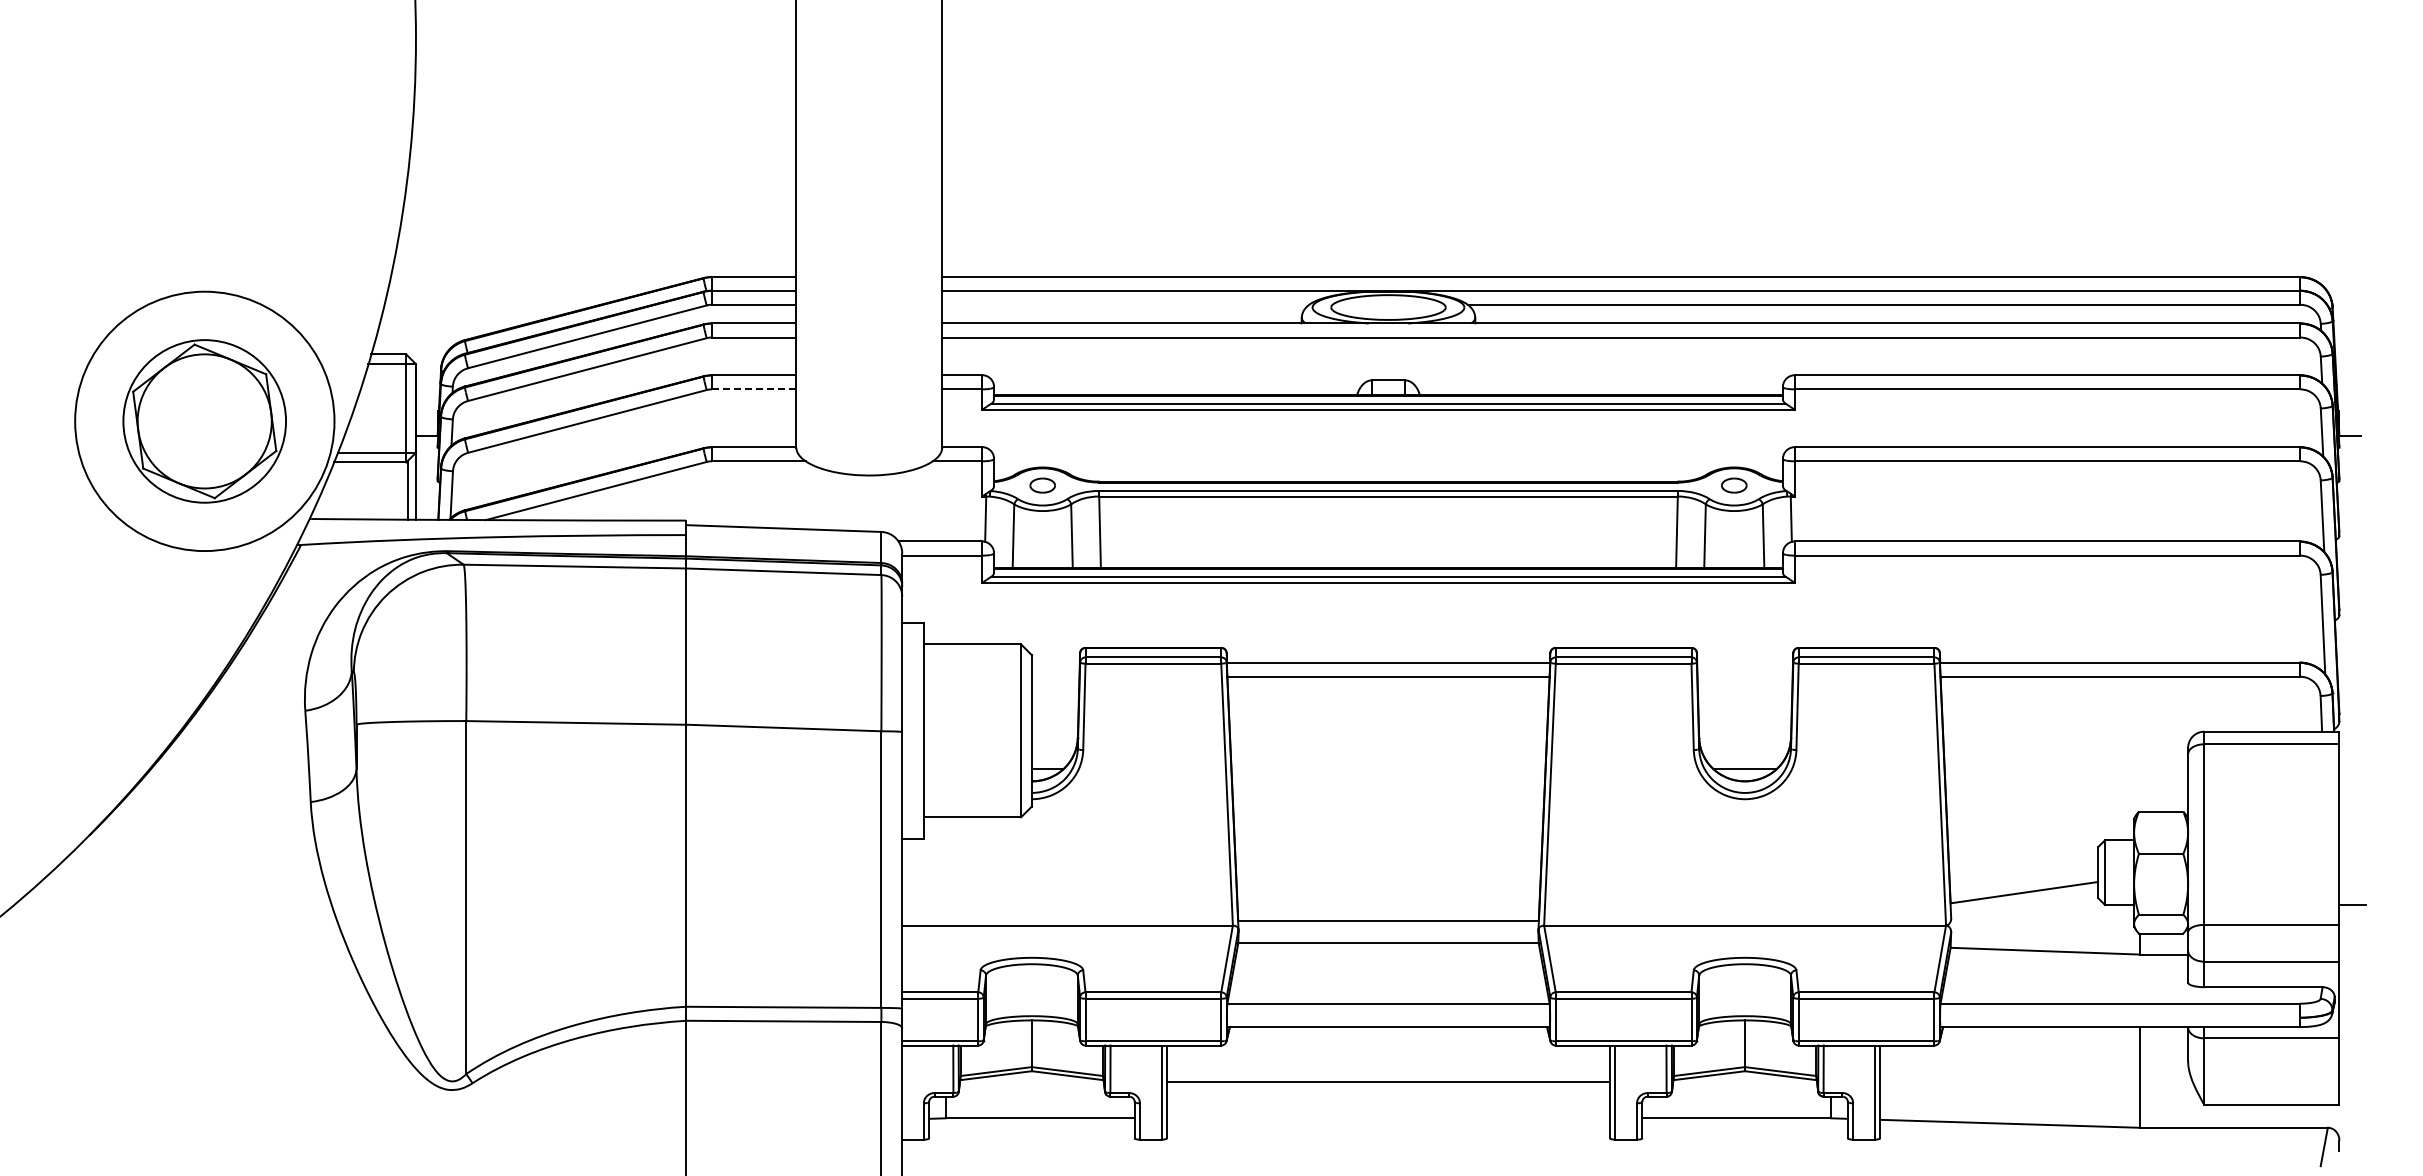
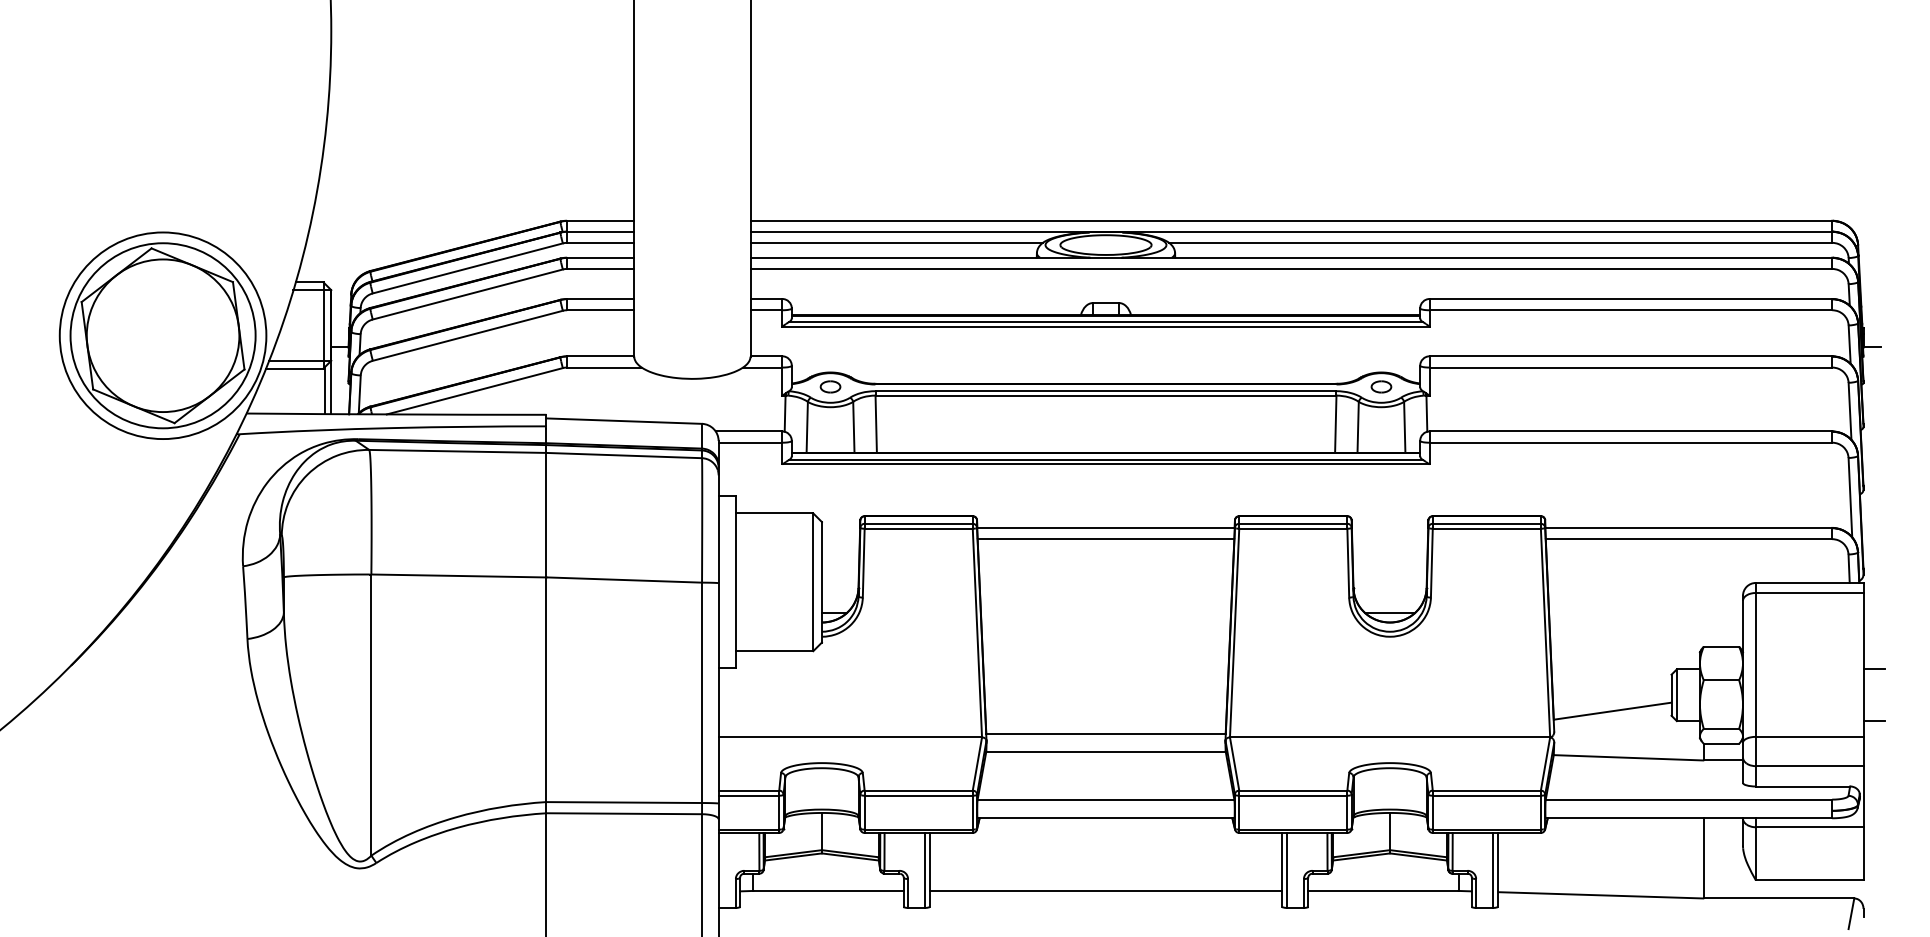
line: (1125, 304) -> (896, 242), added
line: (754, 389) -> (600, 310), dashed -> solid
part: (204, 421) -> (162, 335), size x1.43
line: (2352, 840) -> (1873, 669), added
line: (1388, 1082) -> (1105, 891), moved

